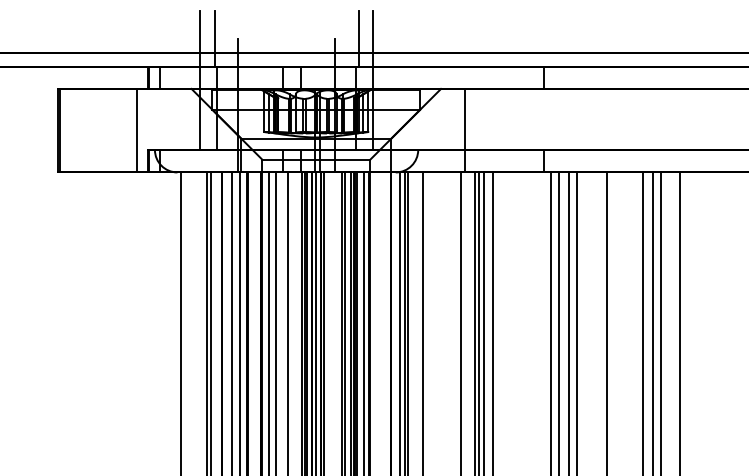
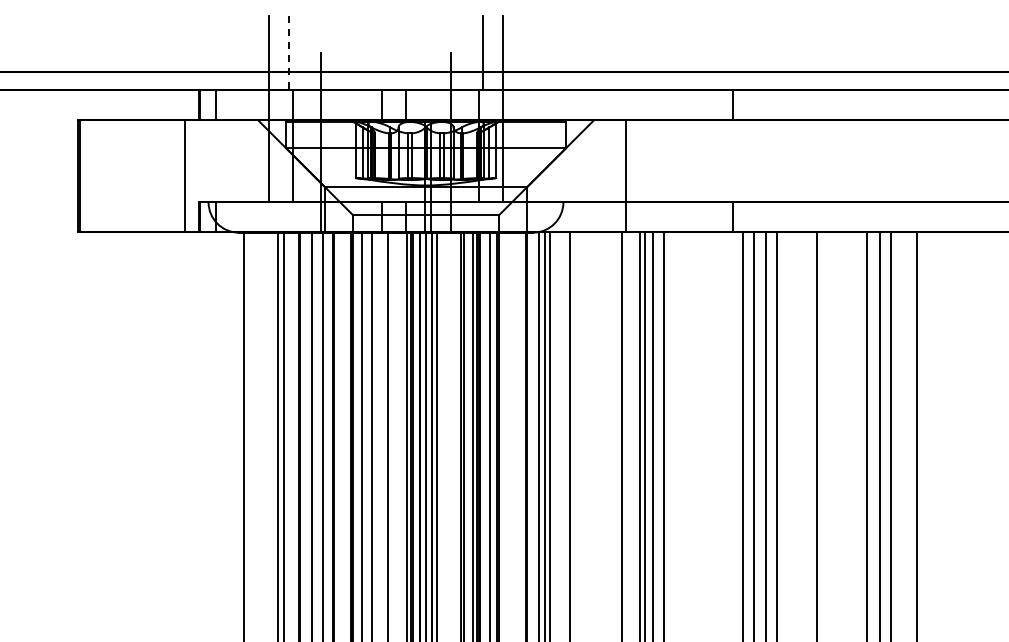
line: (214, 39) -> (288, 53), solid -> dashed

